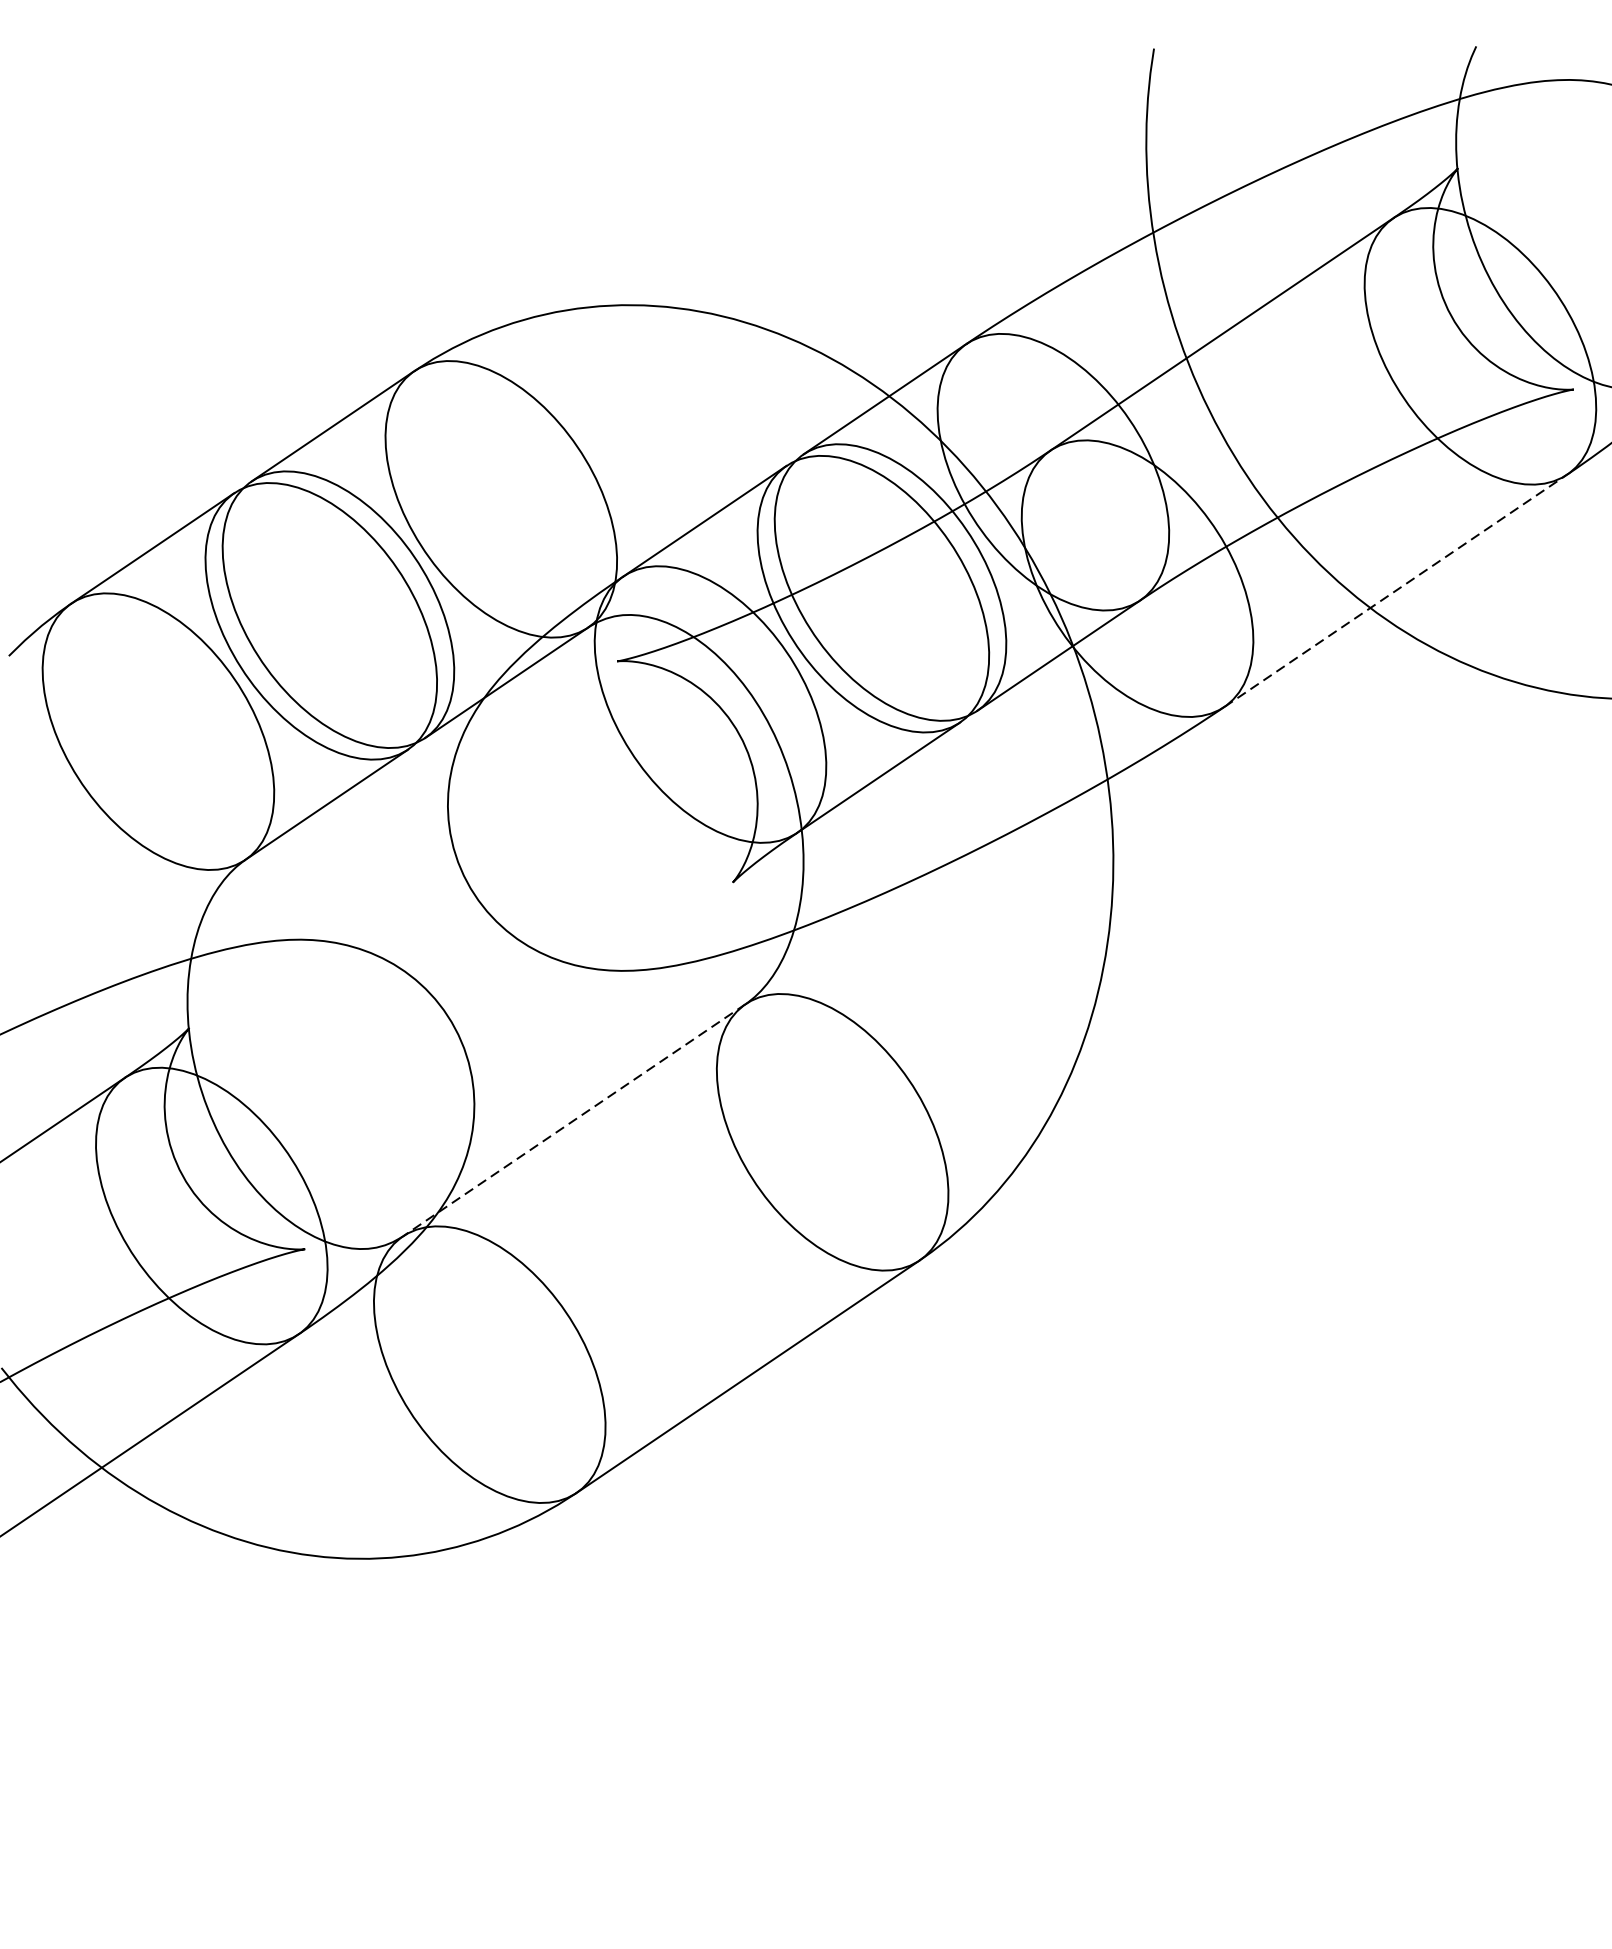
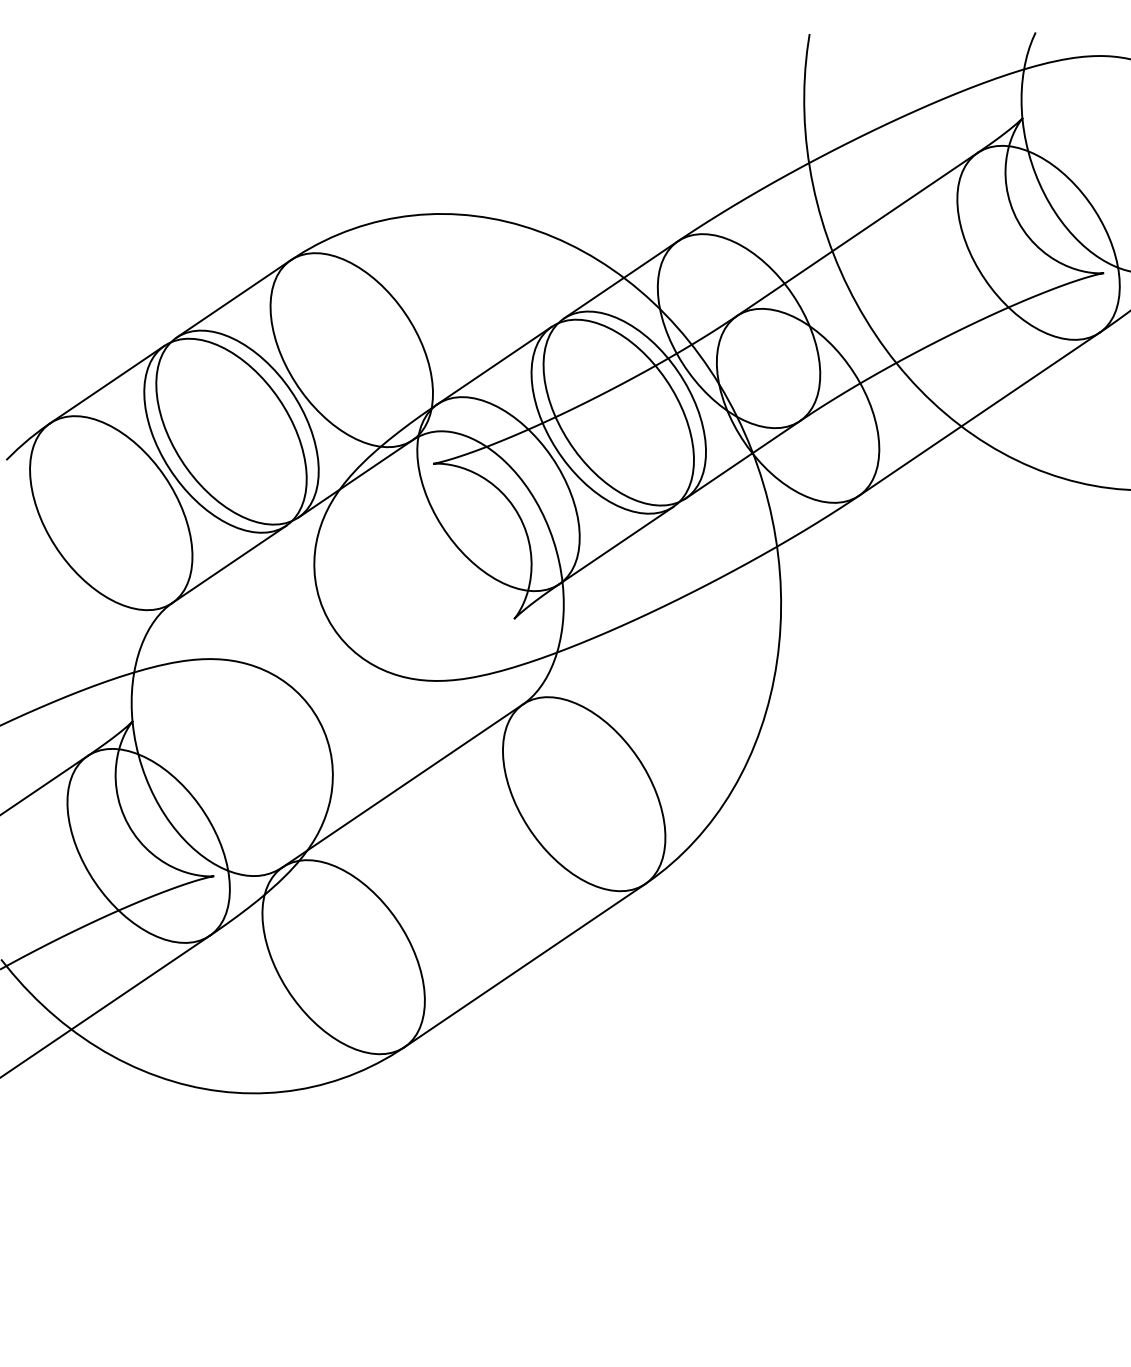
line: (1396, 591) -> (979, 414), dashed -> solid
line: (573, 1121) -> (402, 786), dashed -> solid

